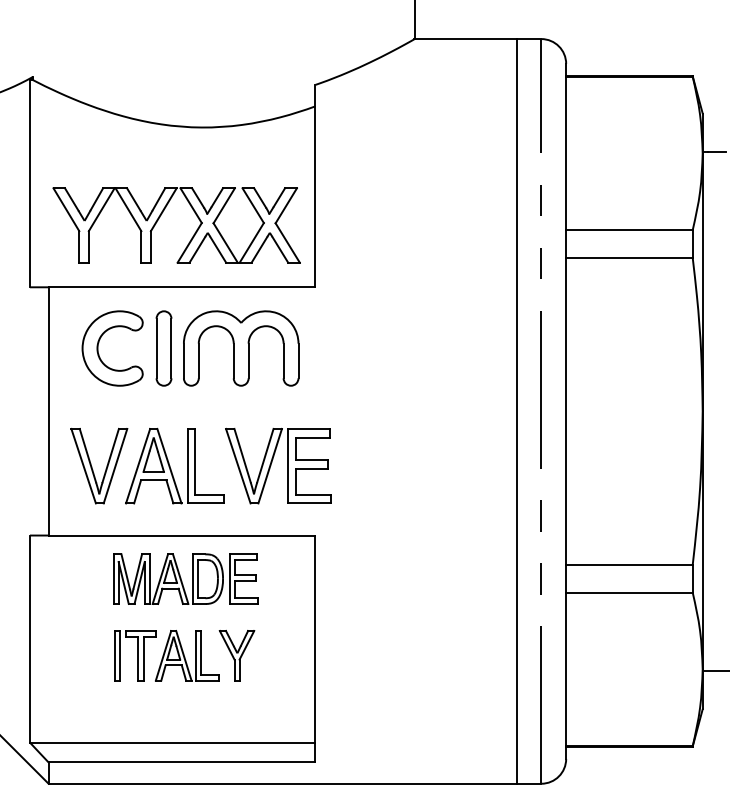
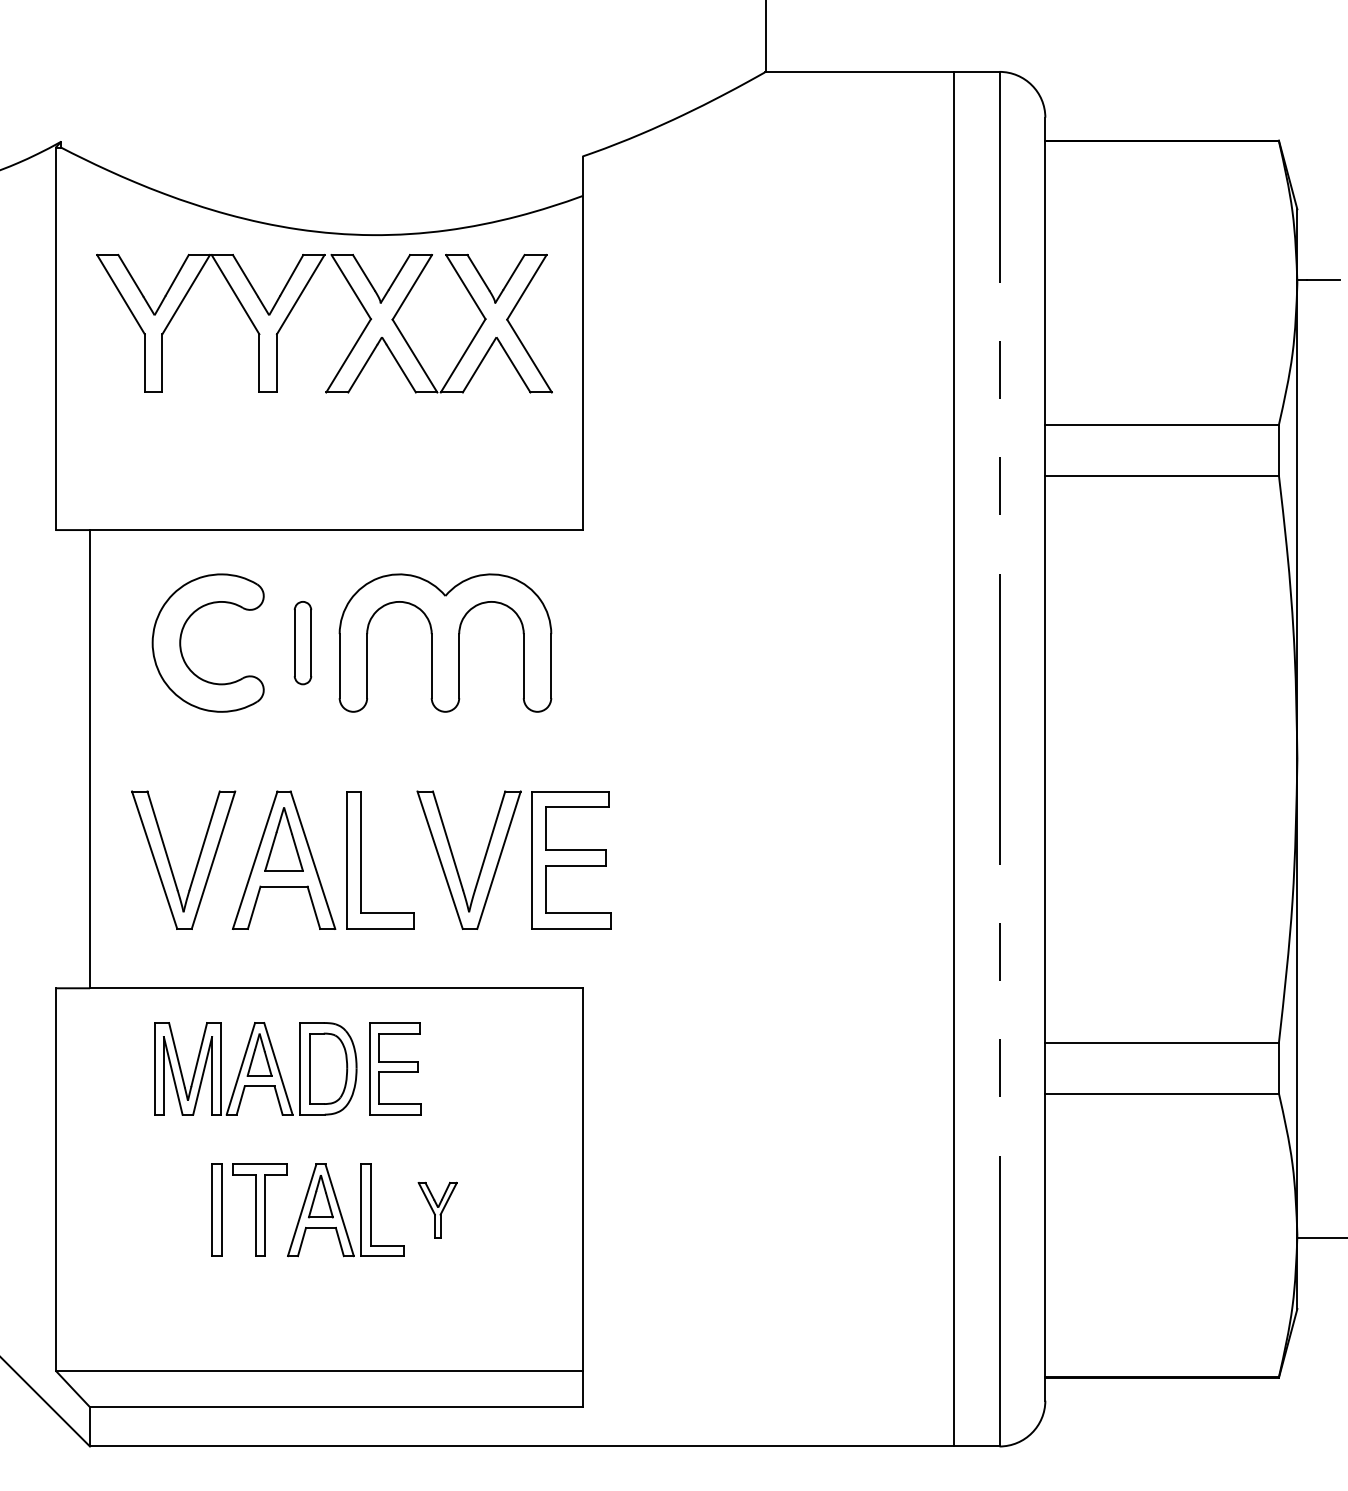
part: (160, 217) -> (294, 308), moved
part: (163, 348) -> (302, 643), size x0.6
part: (185, 578) -> (287, 1067), moved
part: (236, 655) -> (436, 1209), size x0.6

